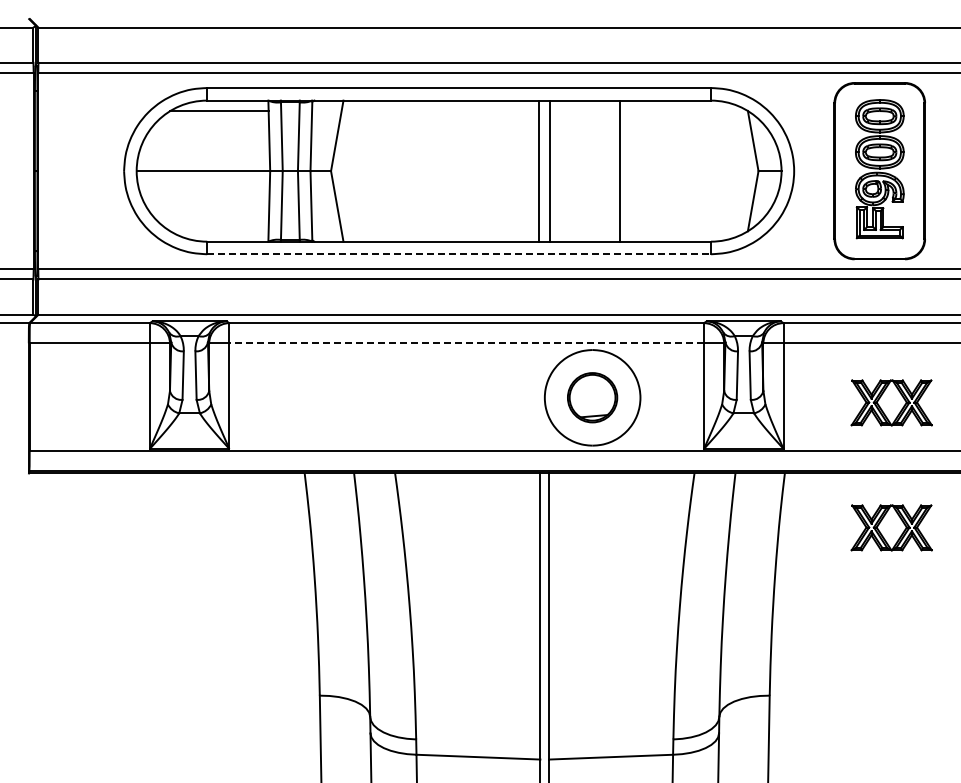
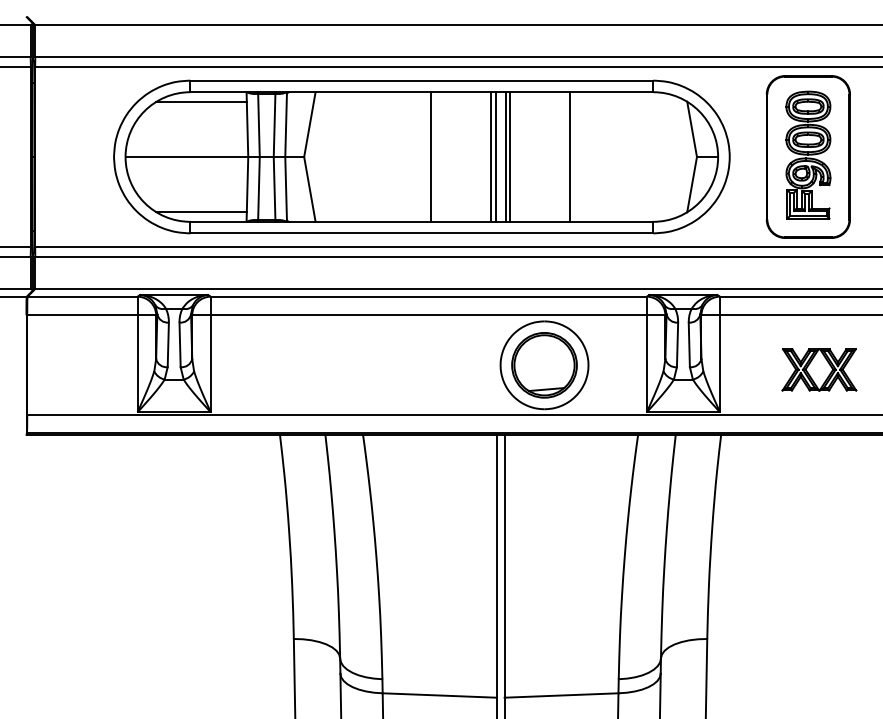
line: (469, 170) -> (431, 156), added
line: (534, 170) -> (491, 156), added
line: (555, 170) -> (510, 156), added
line: (218, 230) -> (200, 211), added
line: (459, 254) -> (422, 233), dashed -> solid
line: (466, 343) -> (428, 315), dashed -> solid
part: (592, 397) -> (544, 365), size x1.43
part: (891, 527) -> (819, 484), removed

